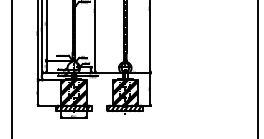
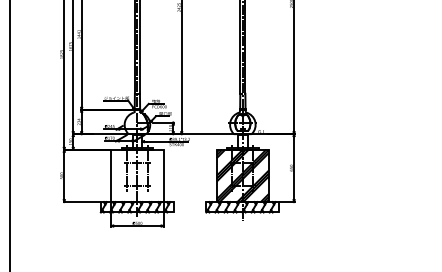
hatch: (73, 92) -> (136, 174), removed

